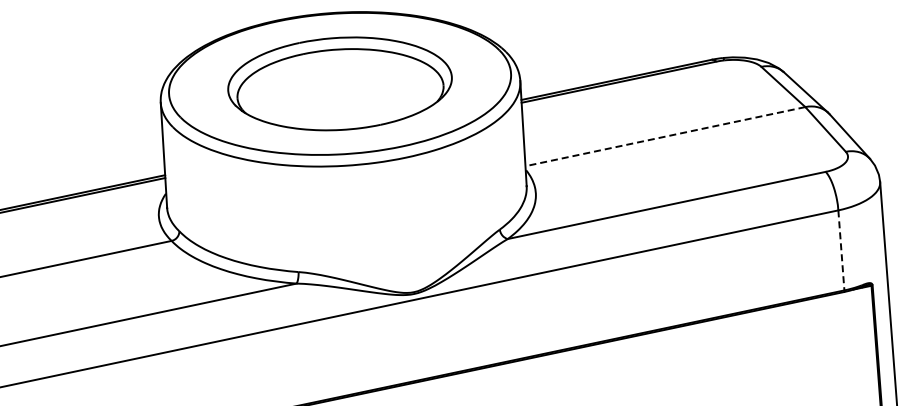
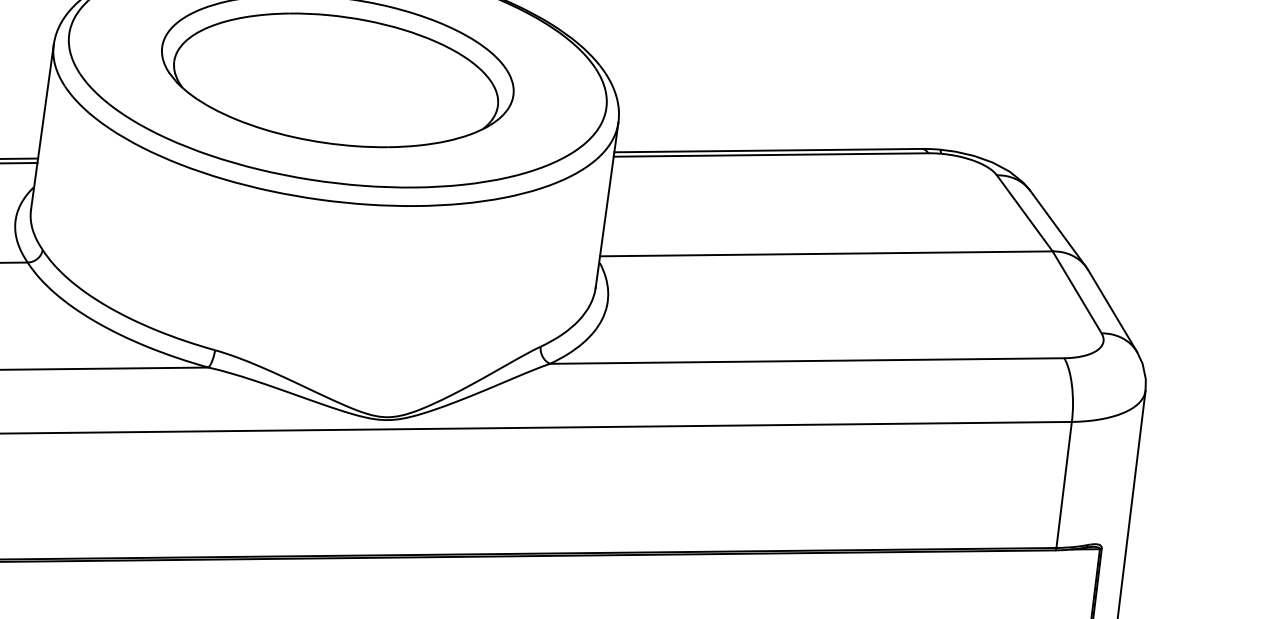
line: (664, 136) -> (824, 253), dashed -> solid
line: (841, 250) -> (1064, 485), dashed -> solid

